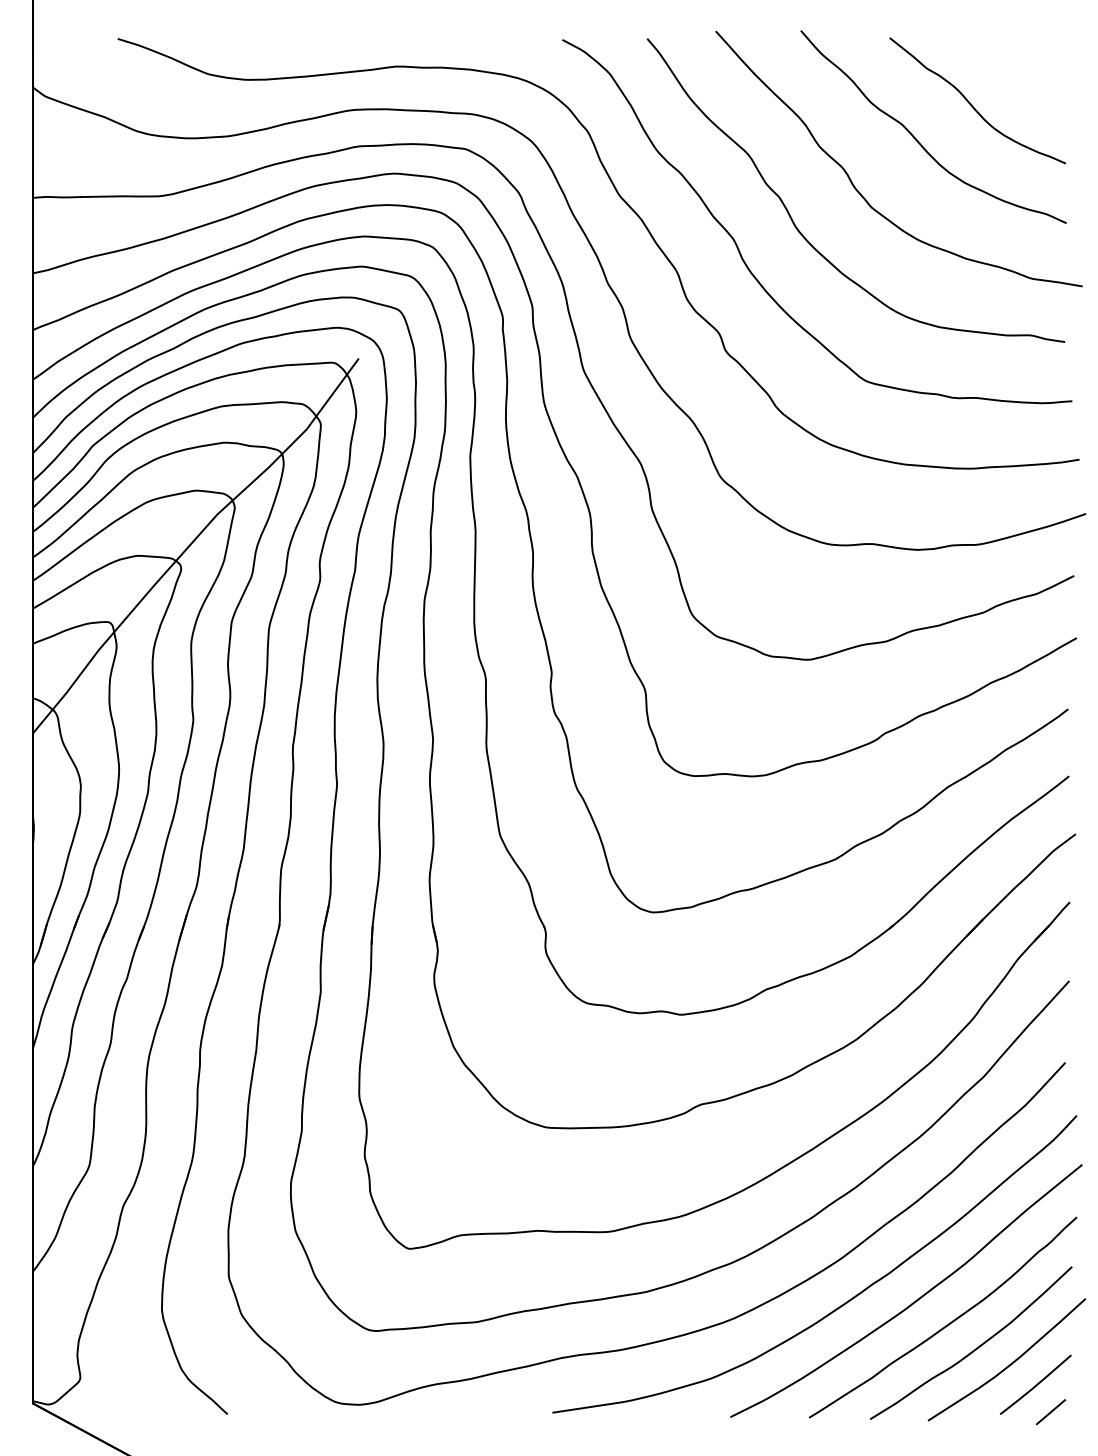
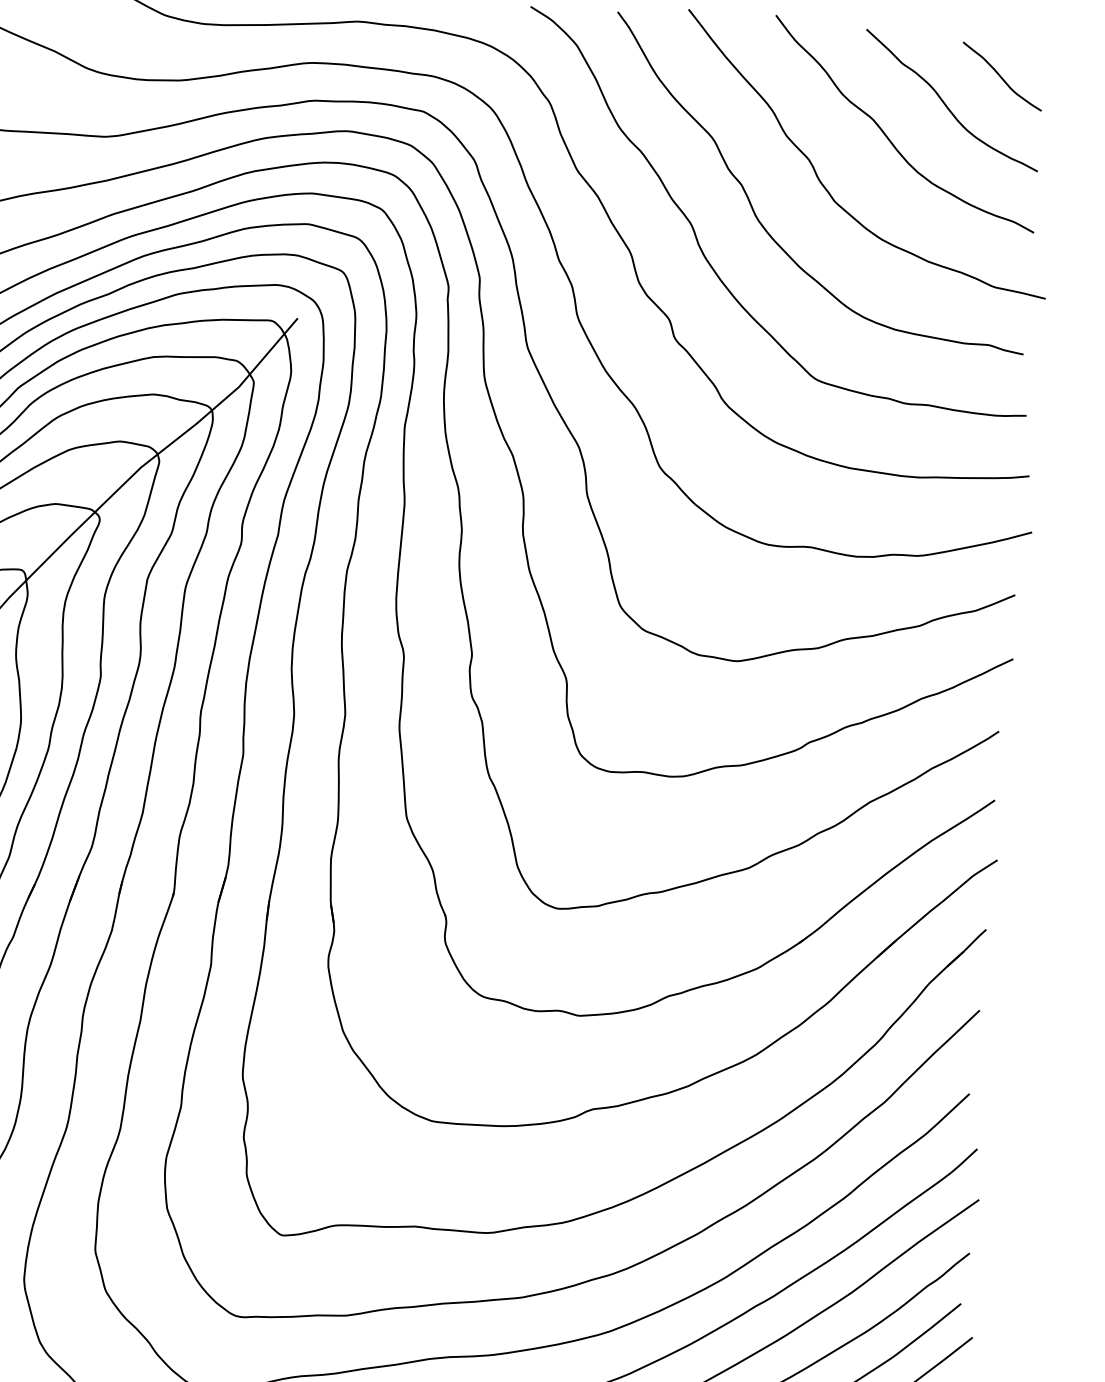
curve: (1024, 74) -> (1002, 77), added

